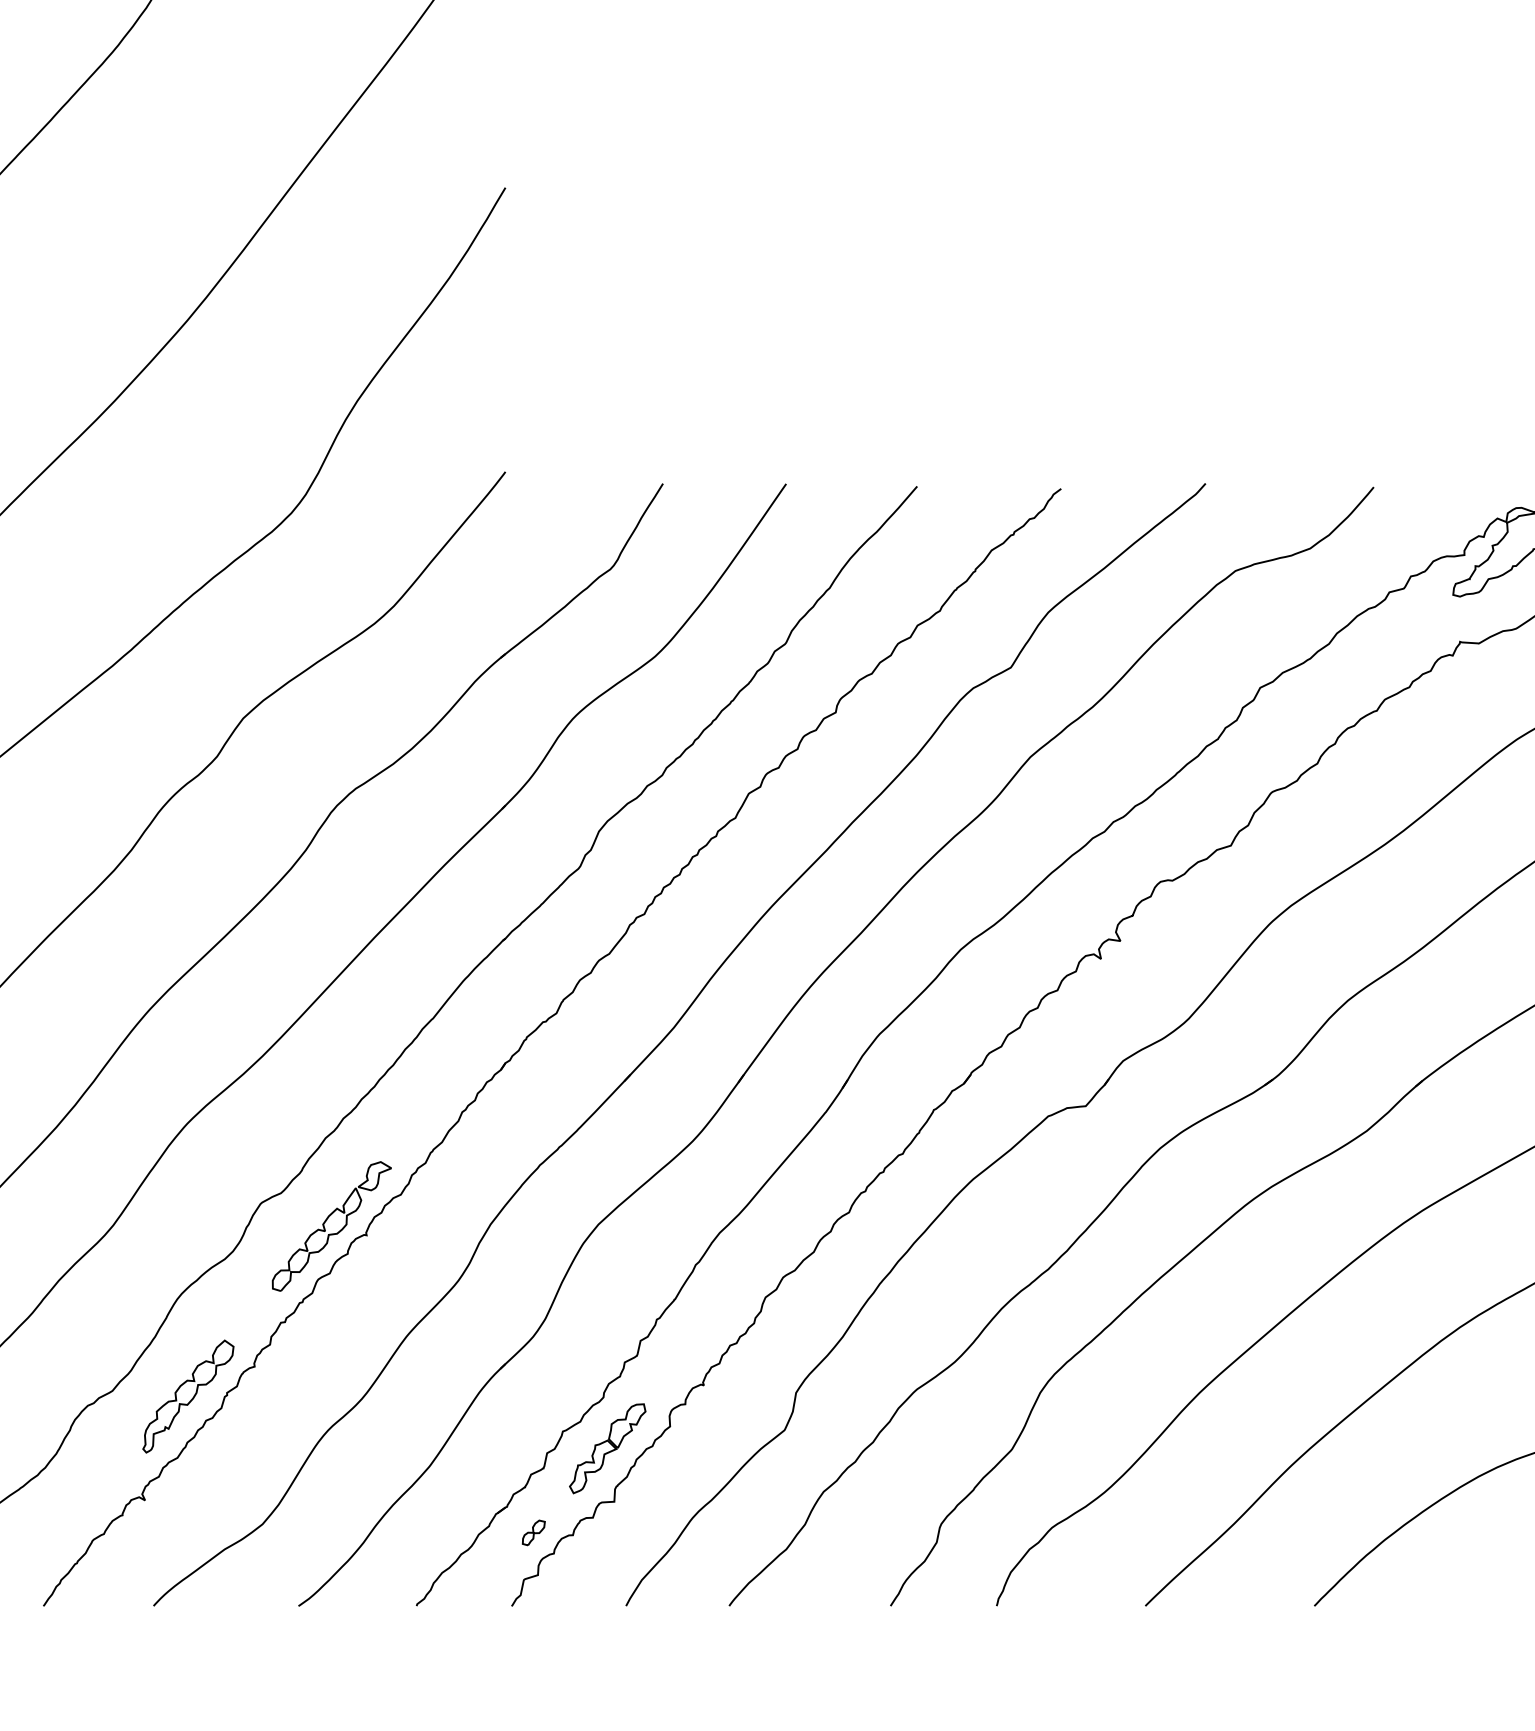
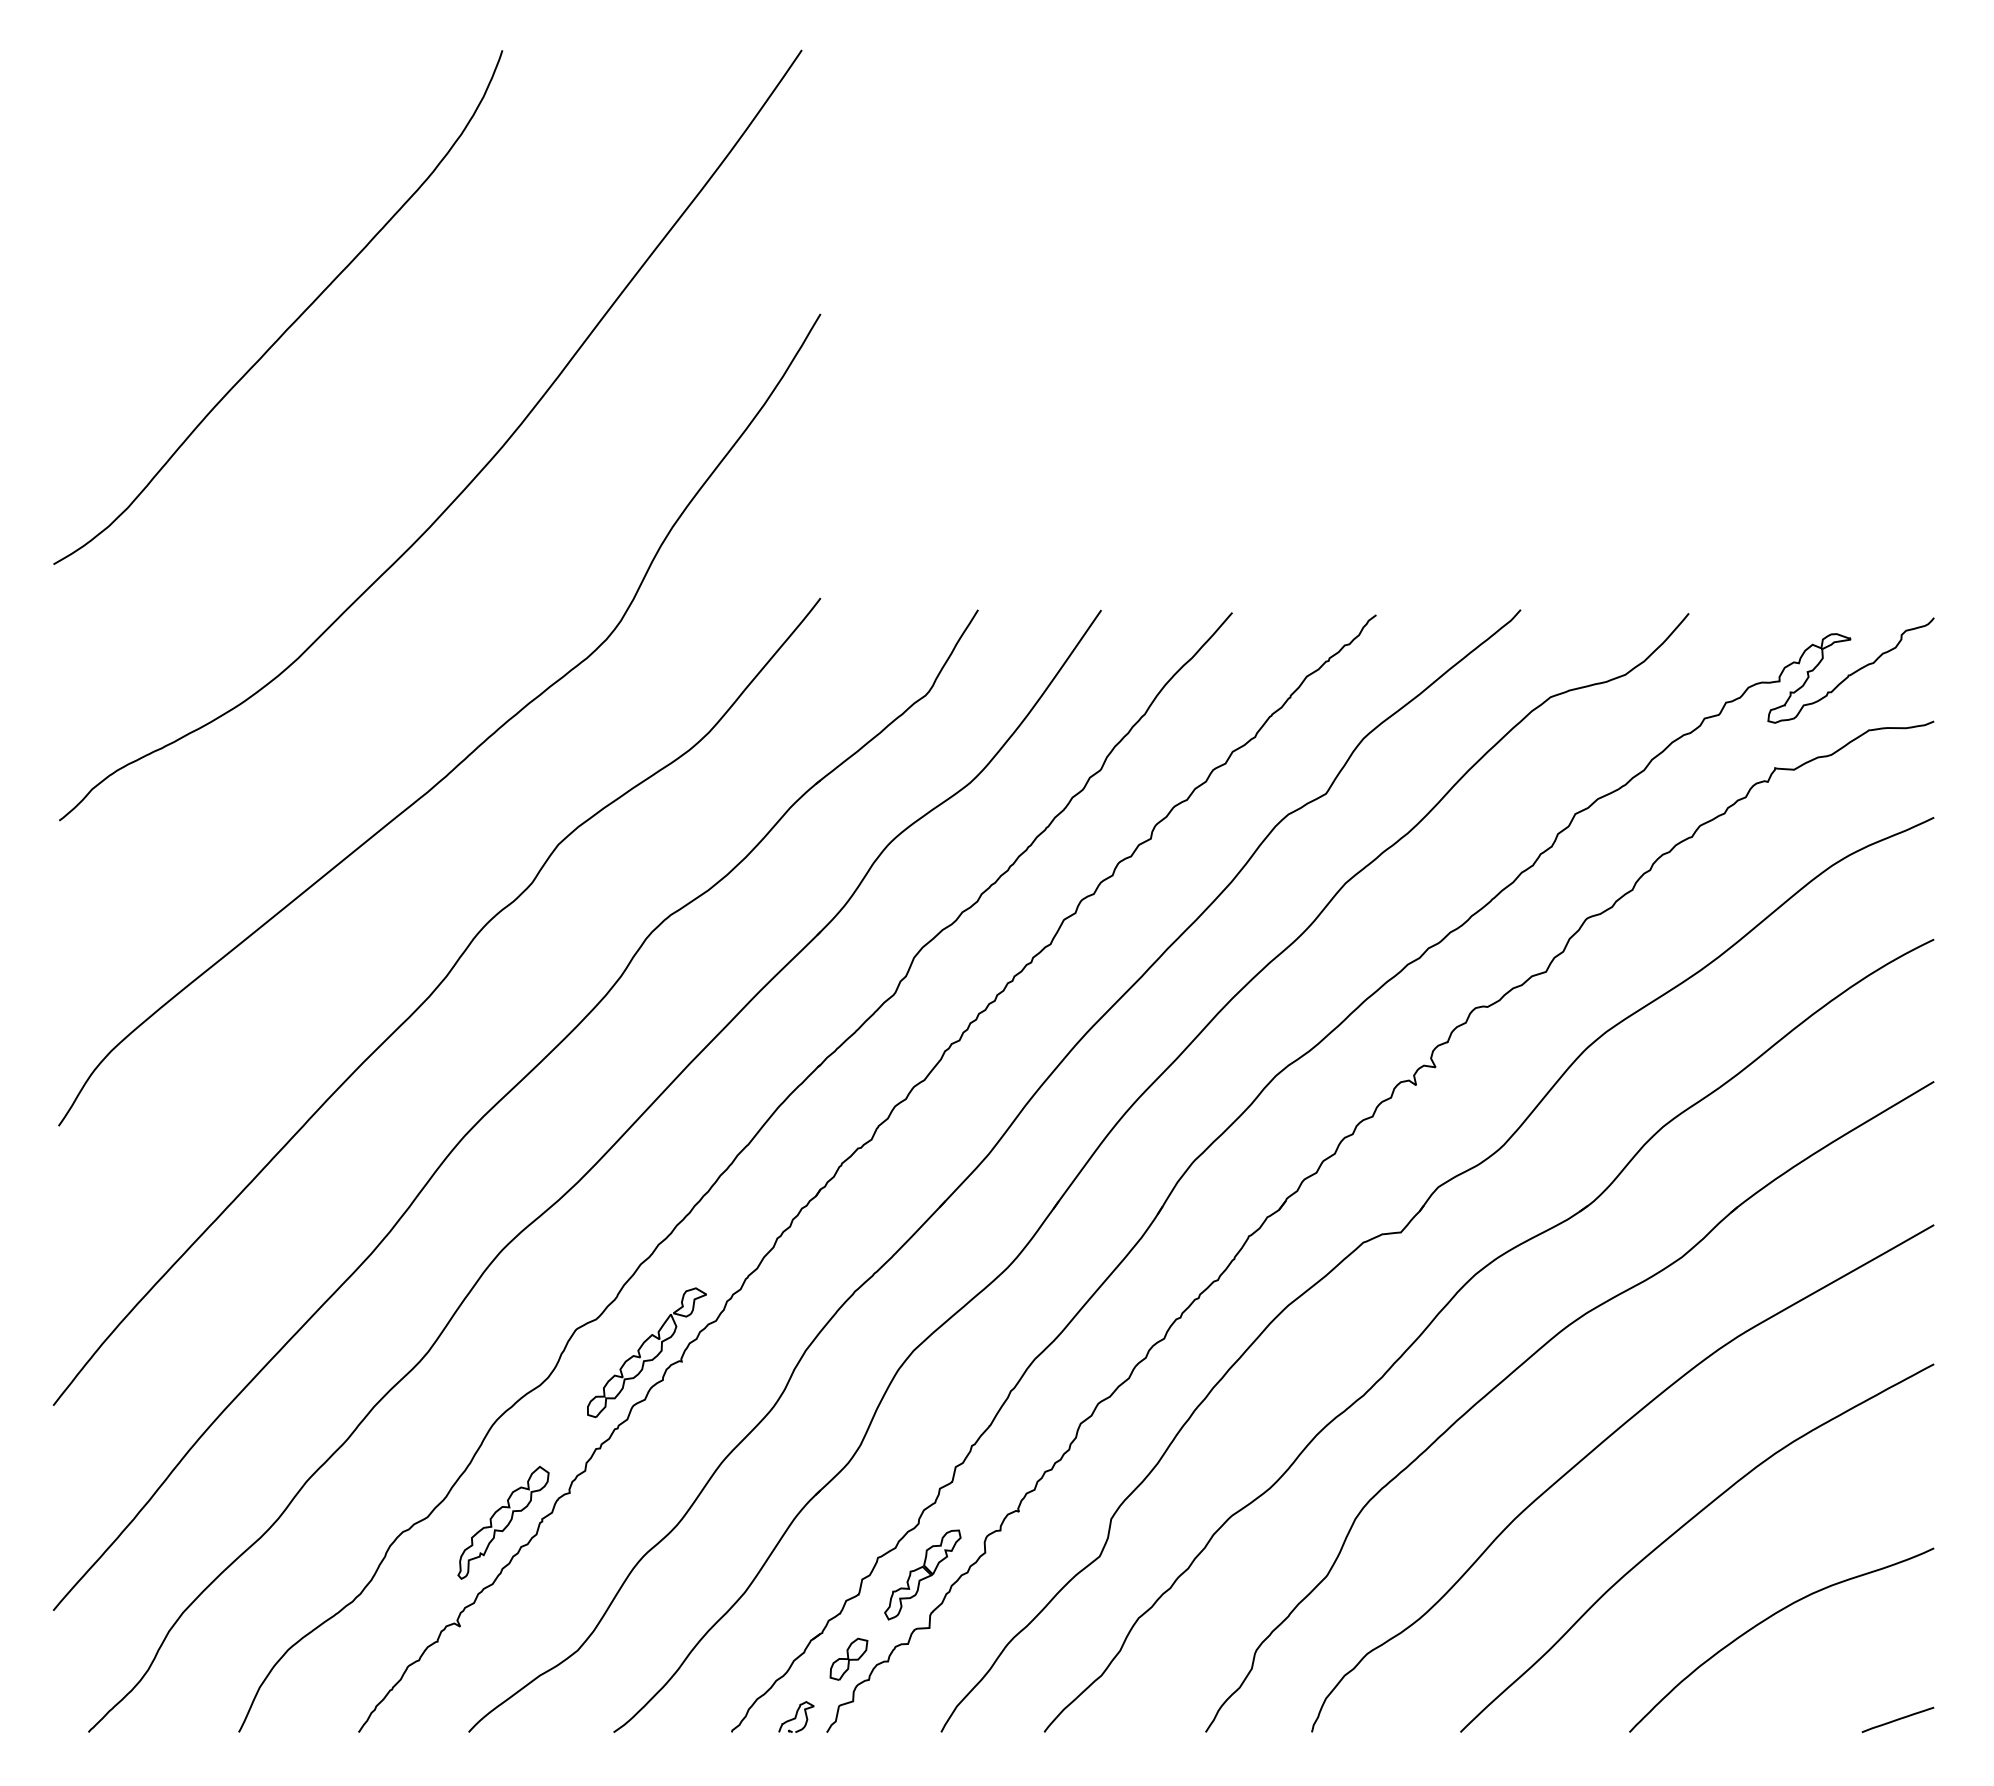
part: (533, 1532) -> (848, 1658), size x1.67
part: (481, 1590) -> (796, 1716), added

